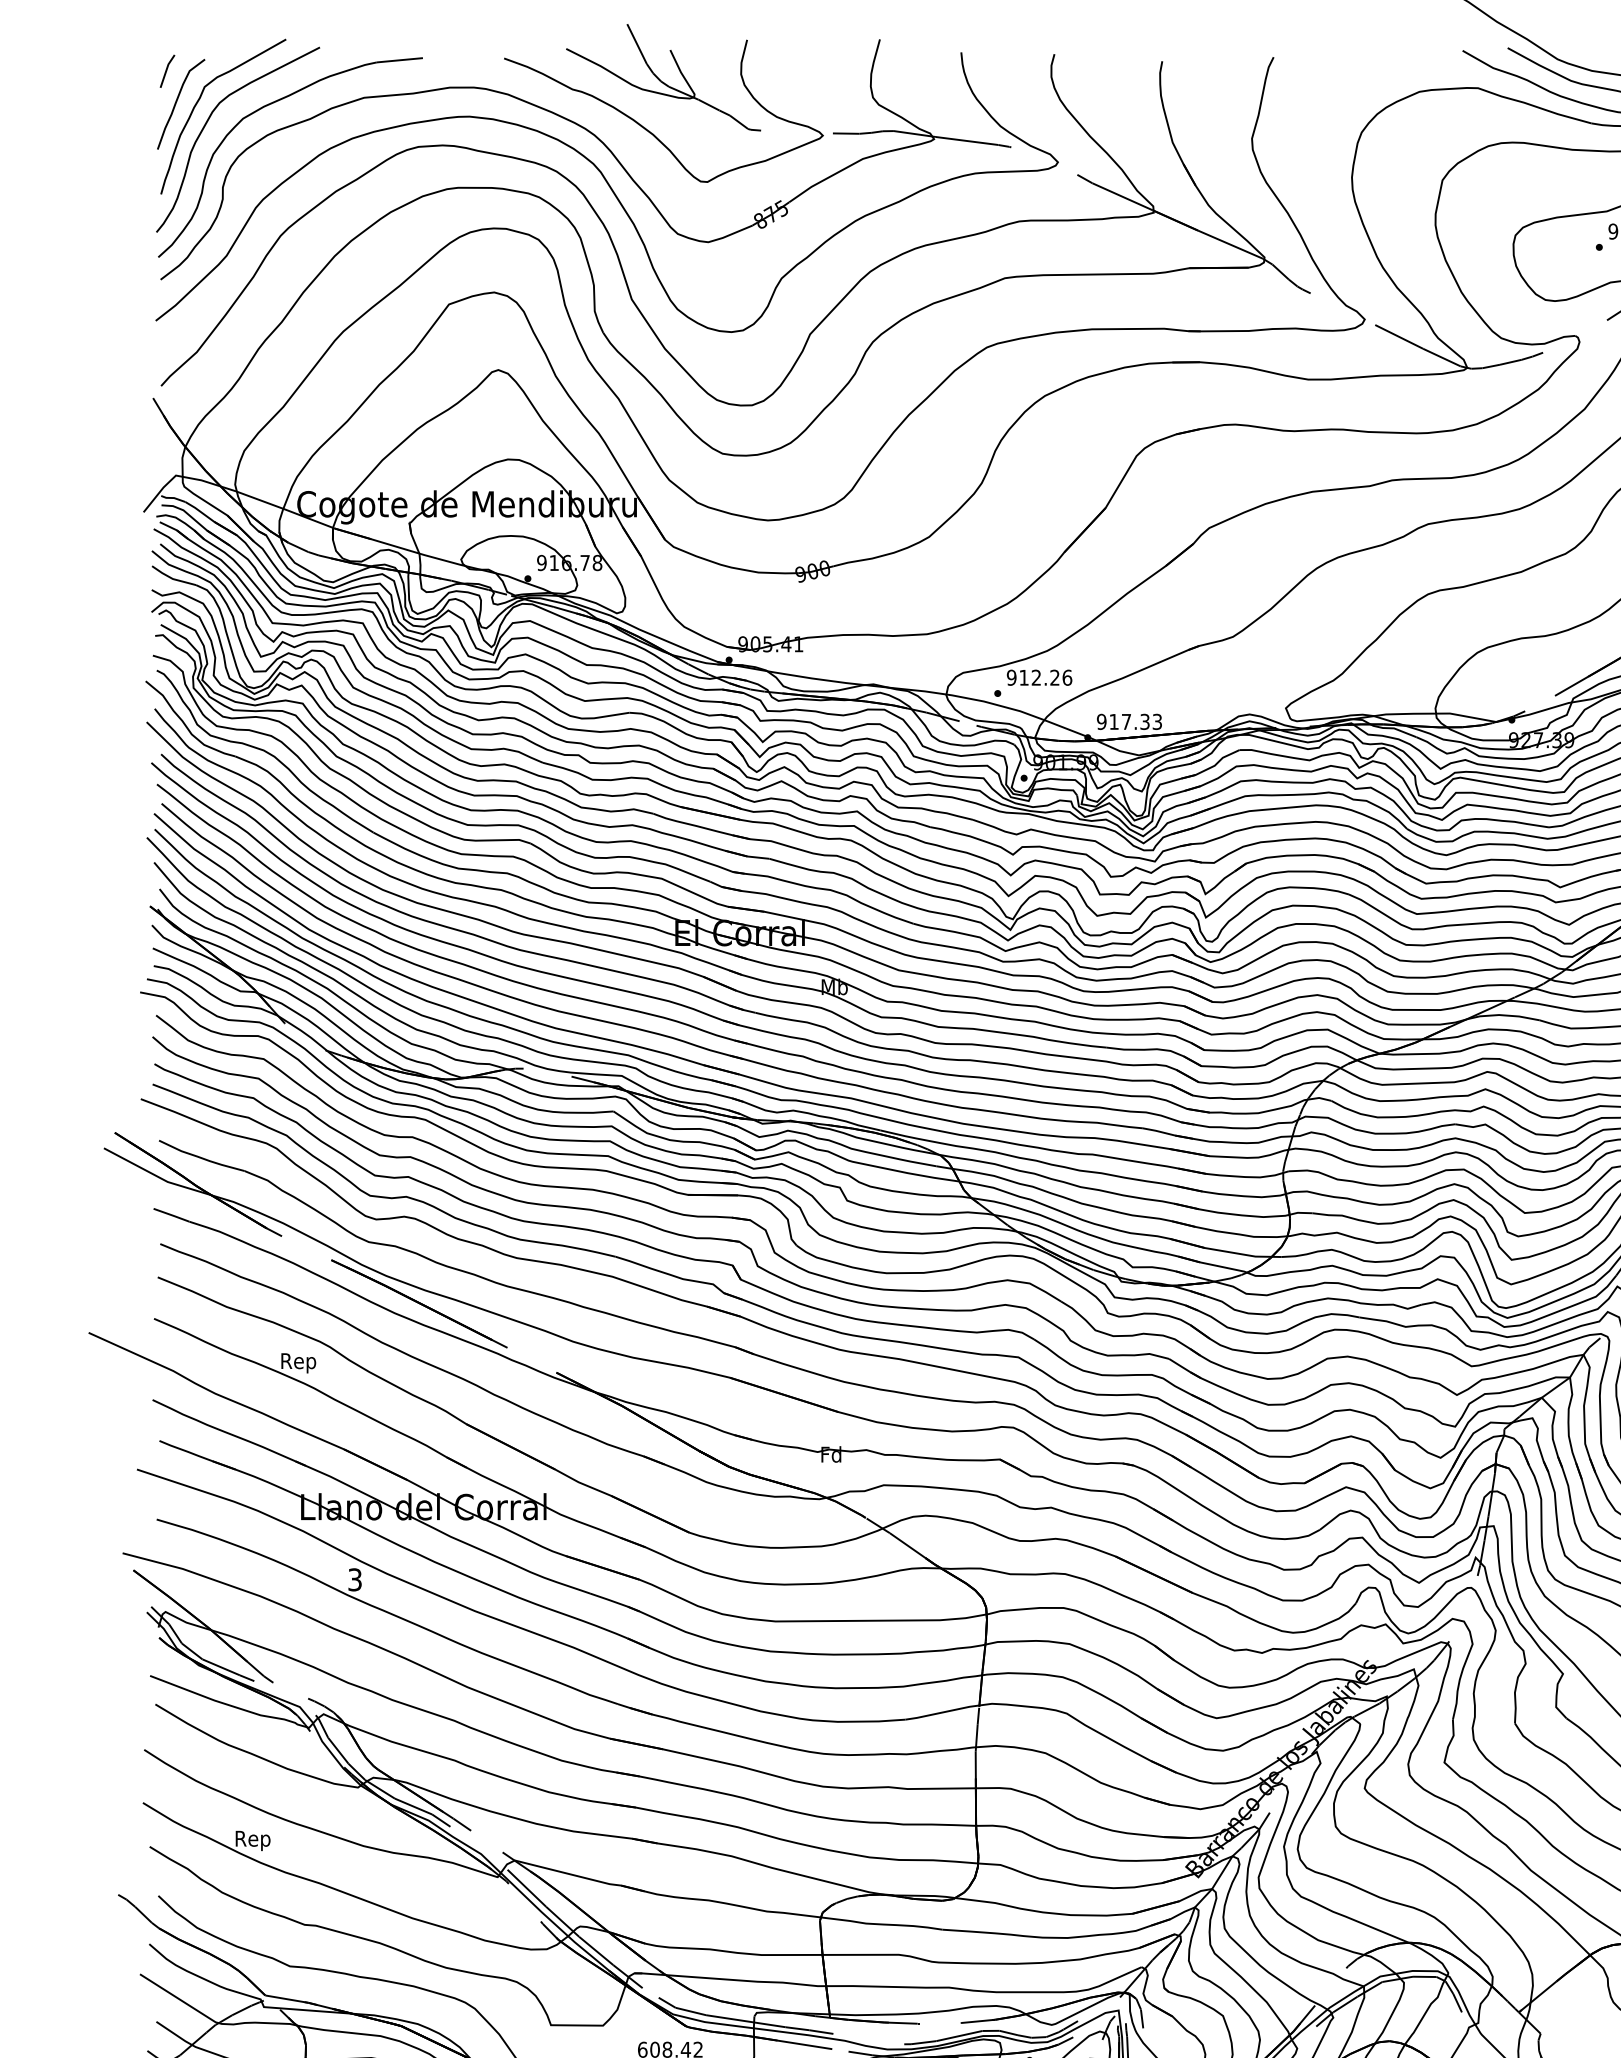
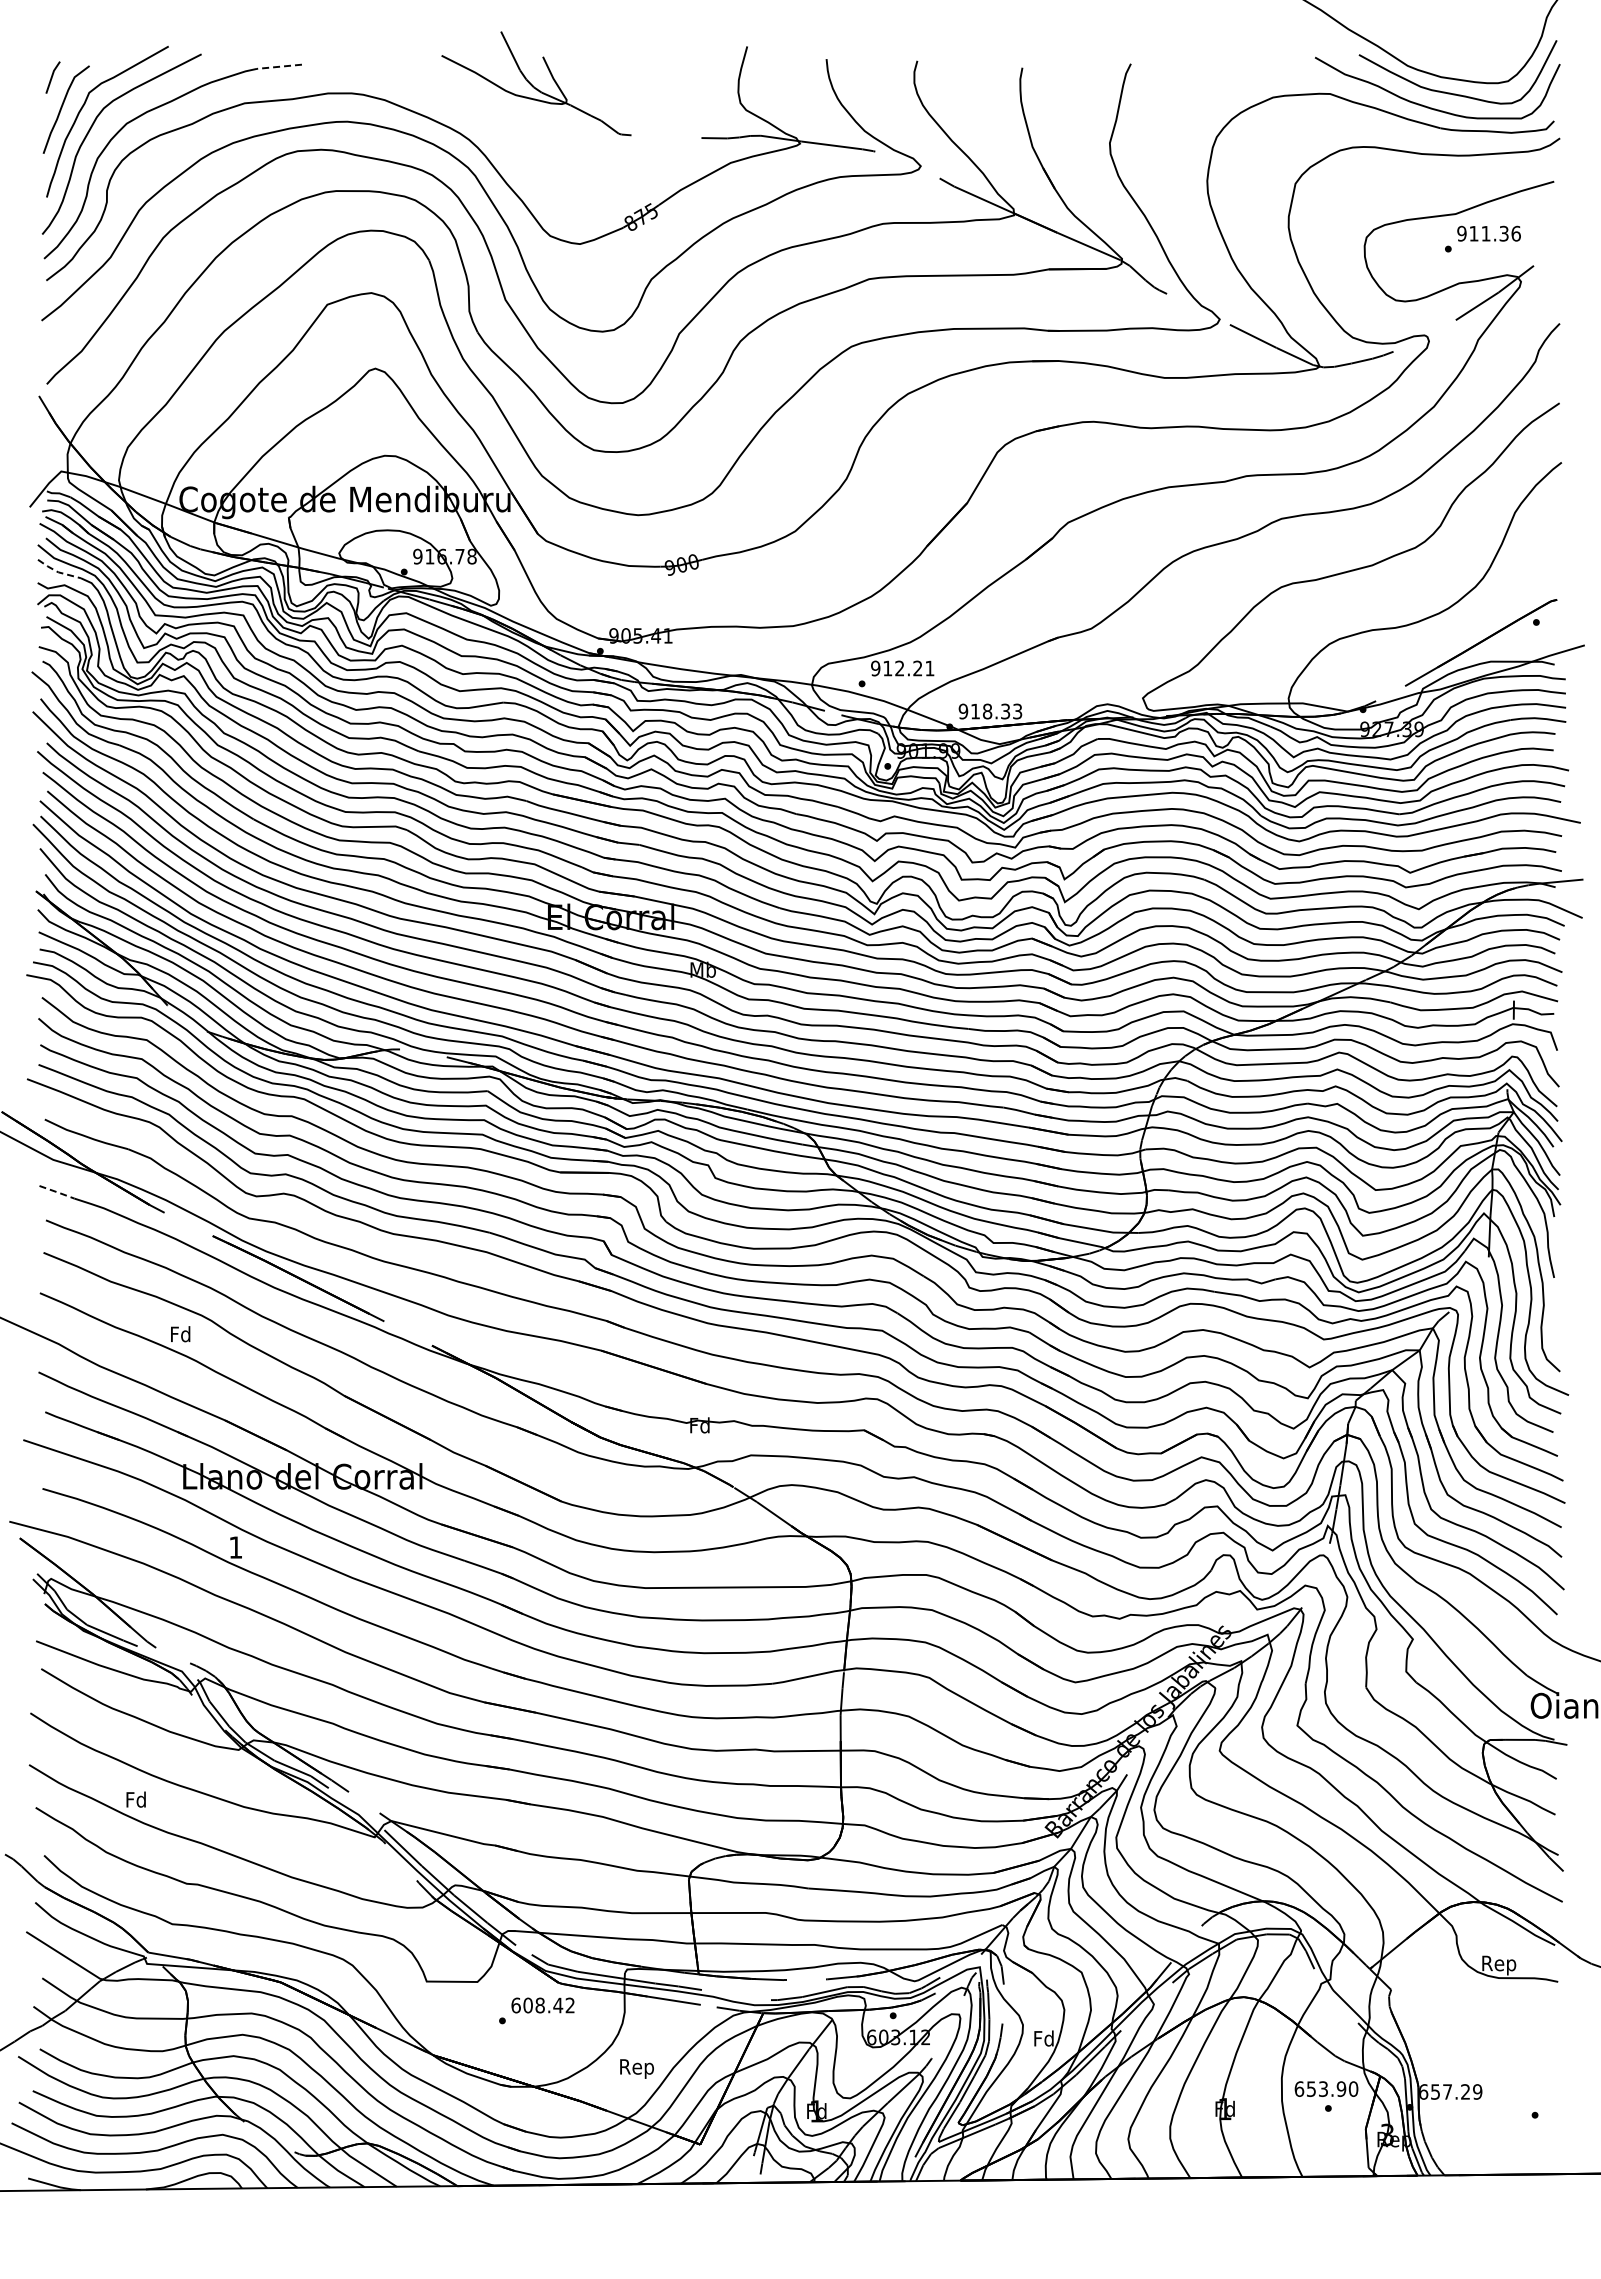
line: (399, 59) -> (279, 66), solid -> dashed
curve: (651, 131) -> (524, 136), removed
line: (173, 579) -> (58, 572), solid -> dashed
text: (1066, 677) -> (929, 668), 912.26 -> 912.21
text: (1126, 721) -> (987, 711), 917.33 -> 918.33
line: (173, 1215) -> (58, 1192), solid -> dashed
text: (298, 1363) -> (180, 1336), Rep -> Fd
text: (354, 1579) -> (235, 1547), 3 -> 1
text: (253, 1840) -> (136, 1801), Rep -> Fd

